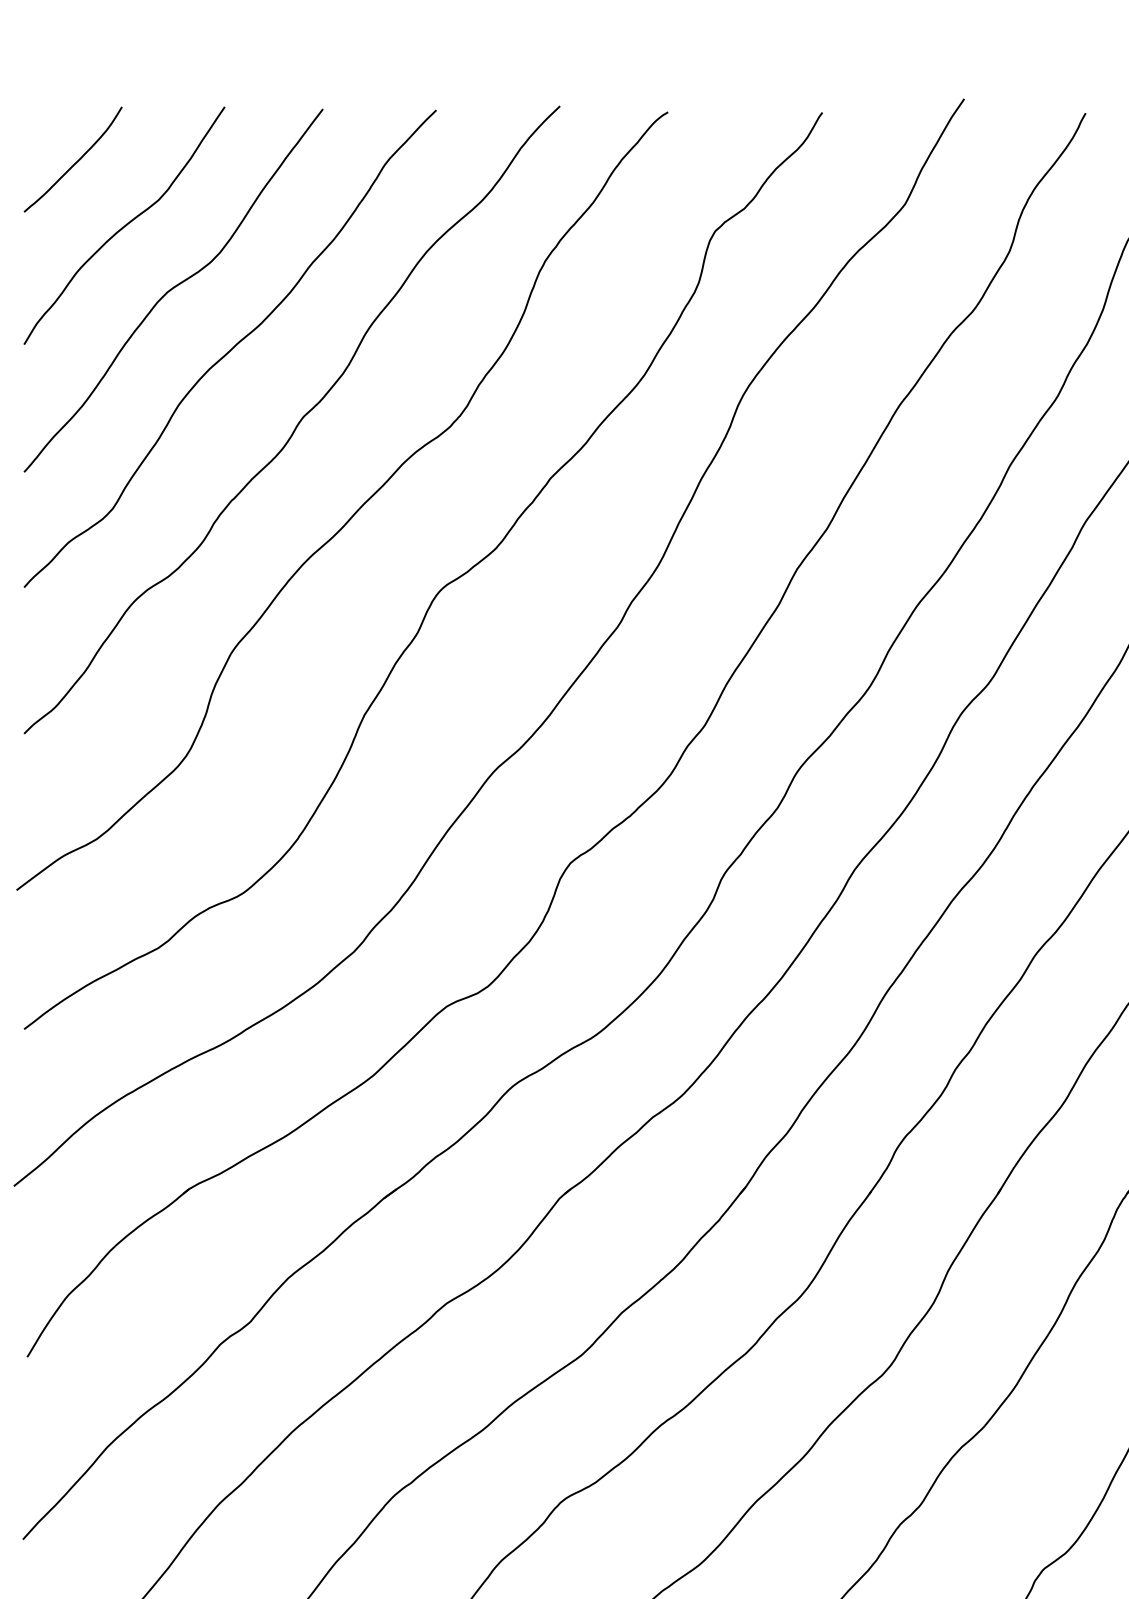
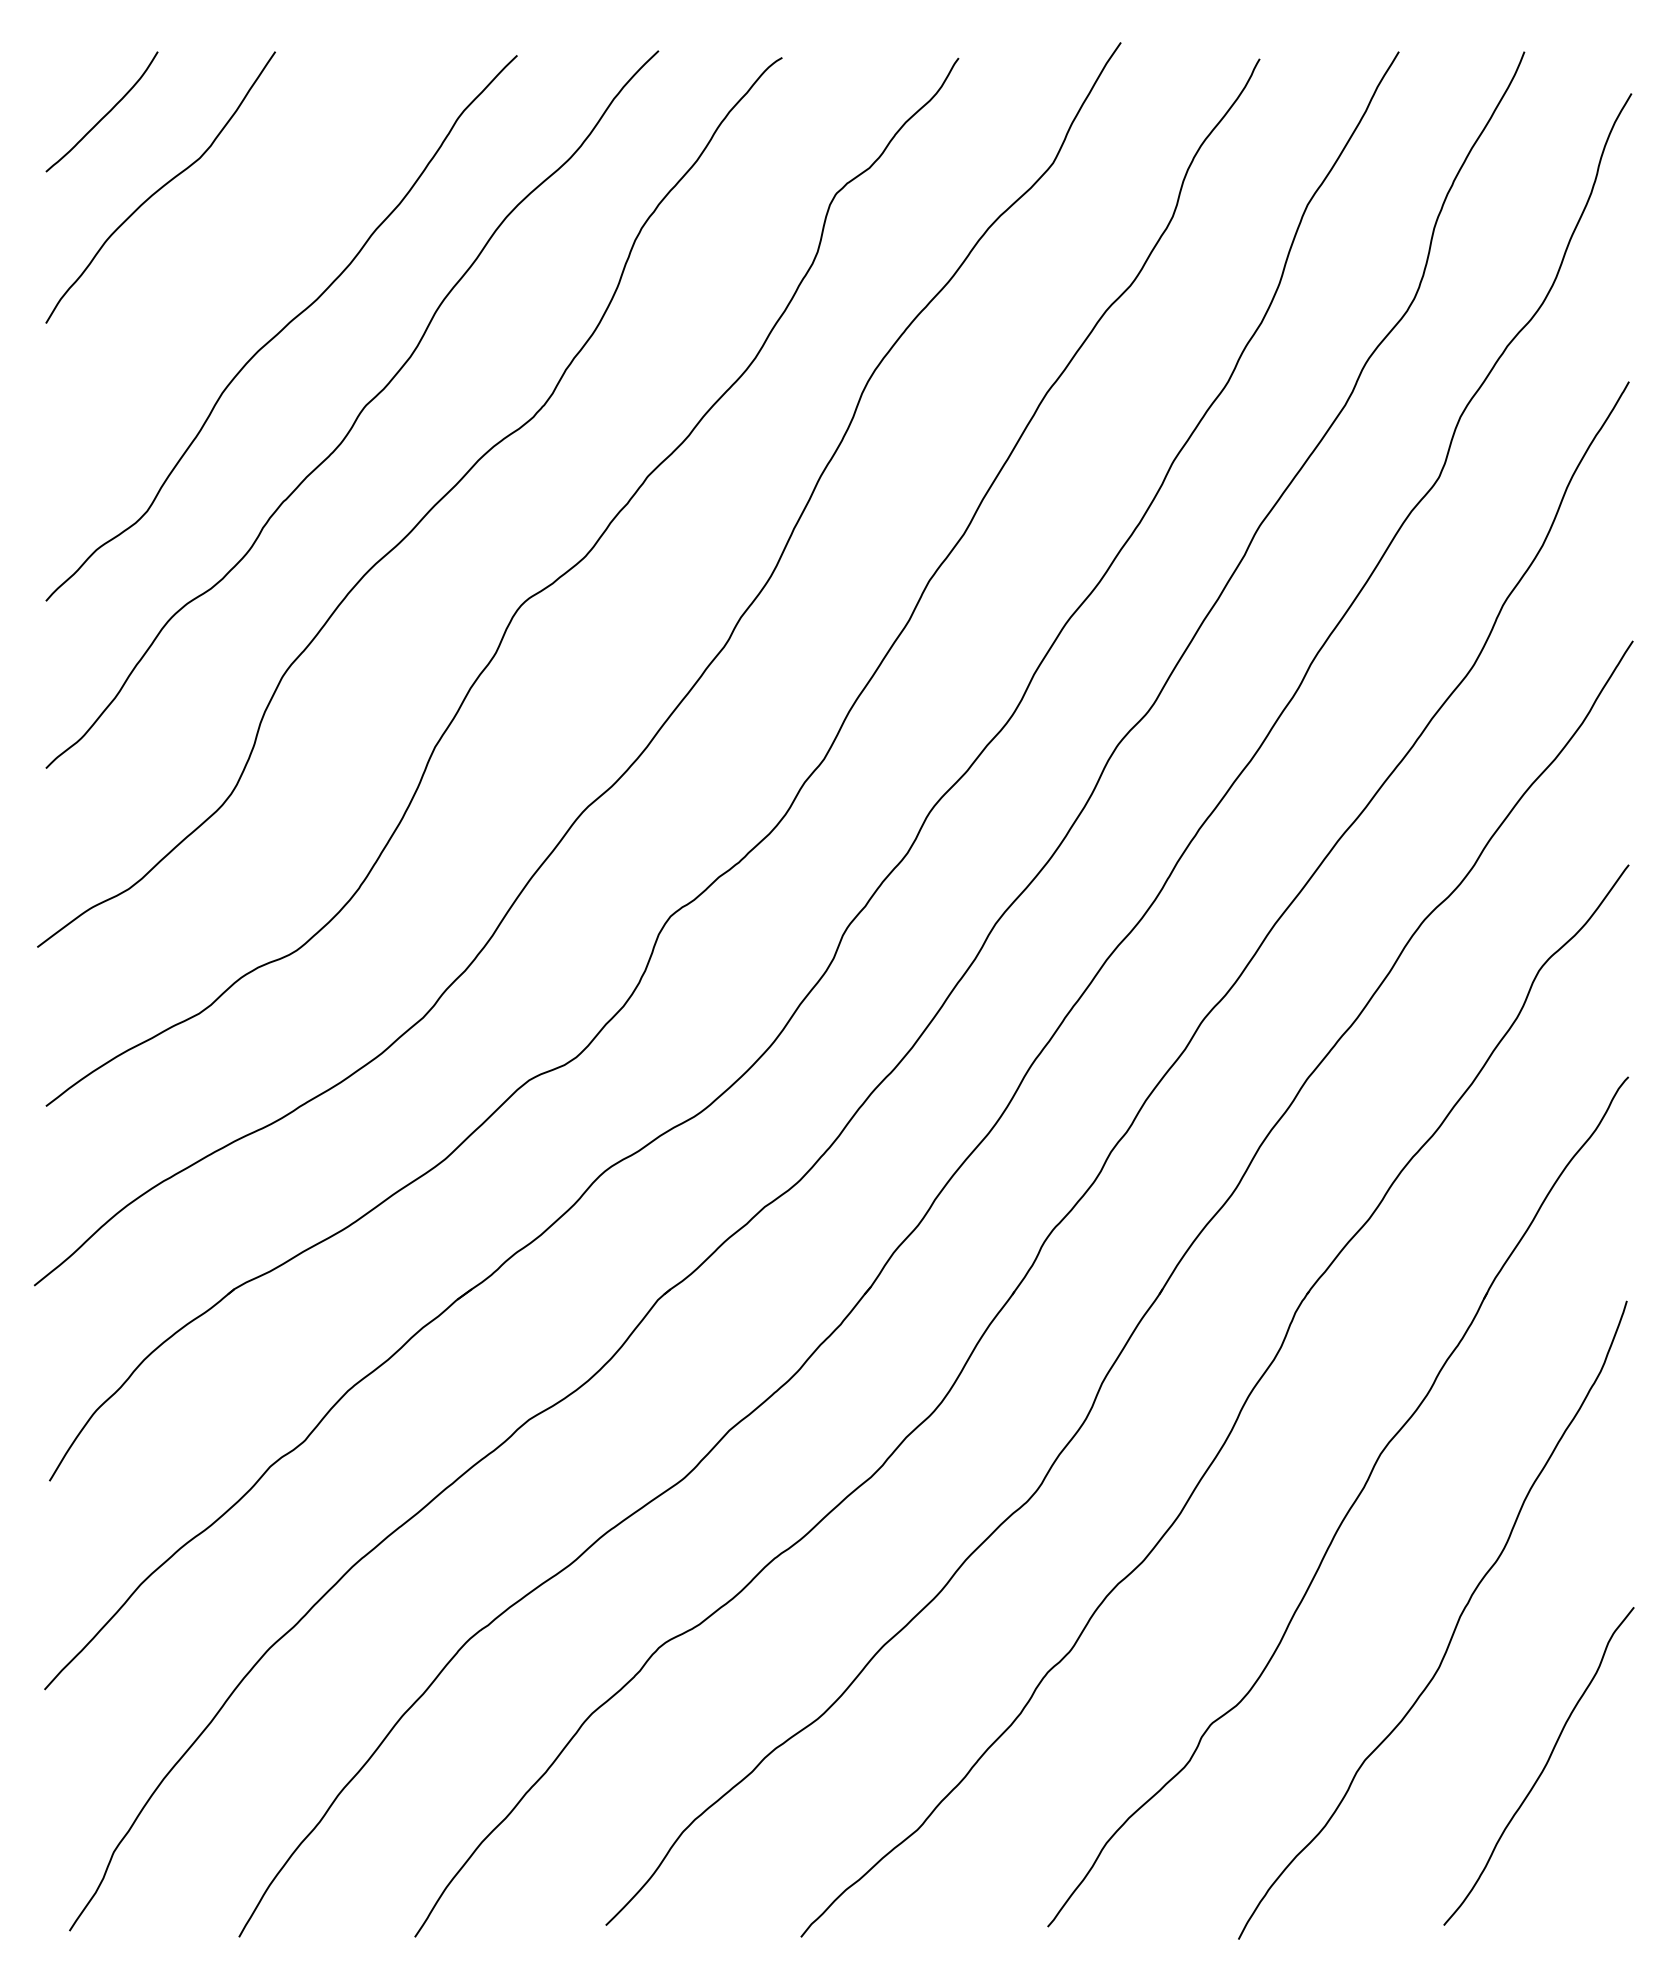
curve: (172, 289) -> (215, 260), removed

